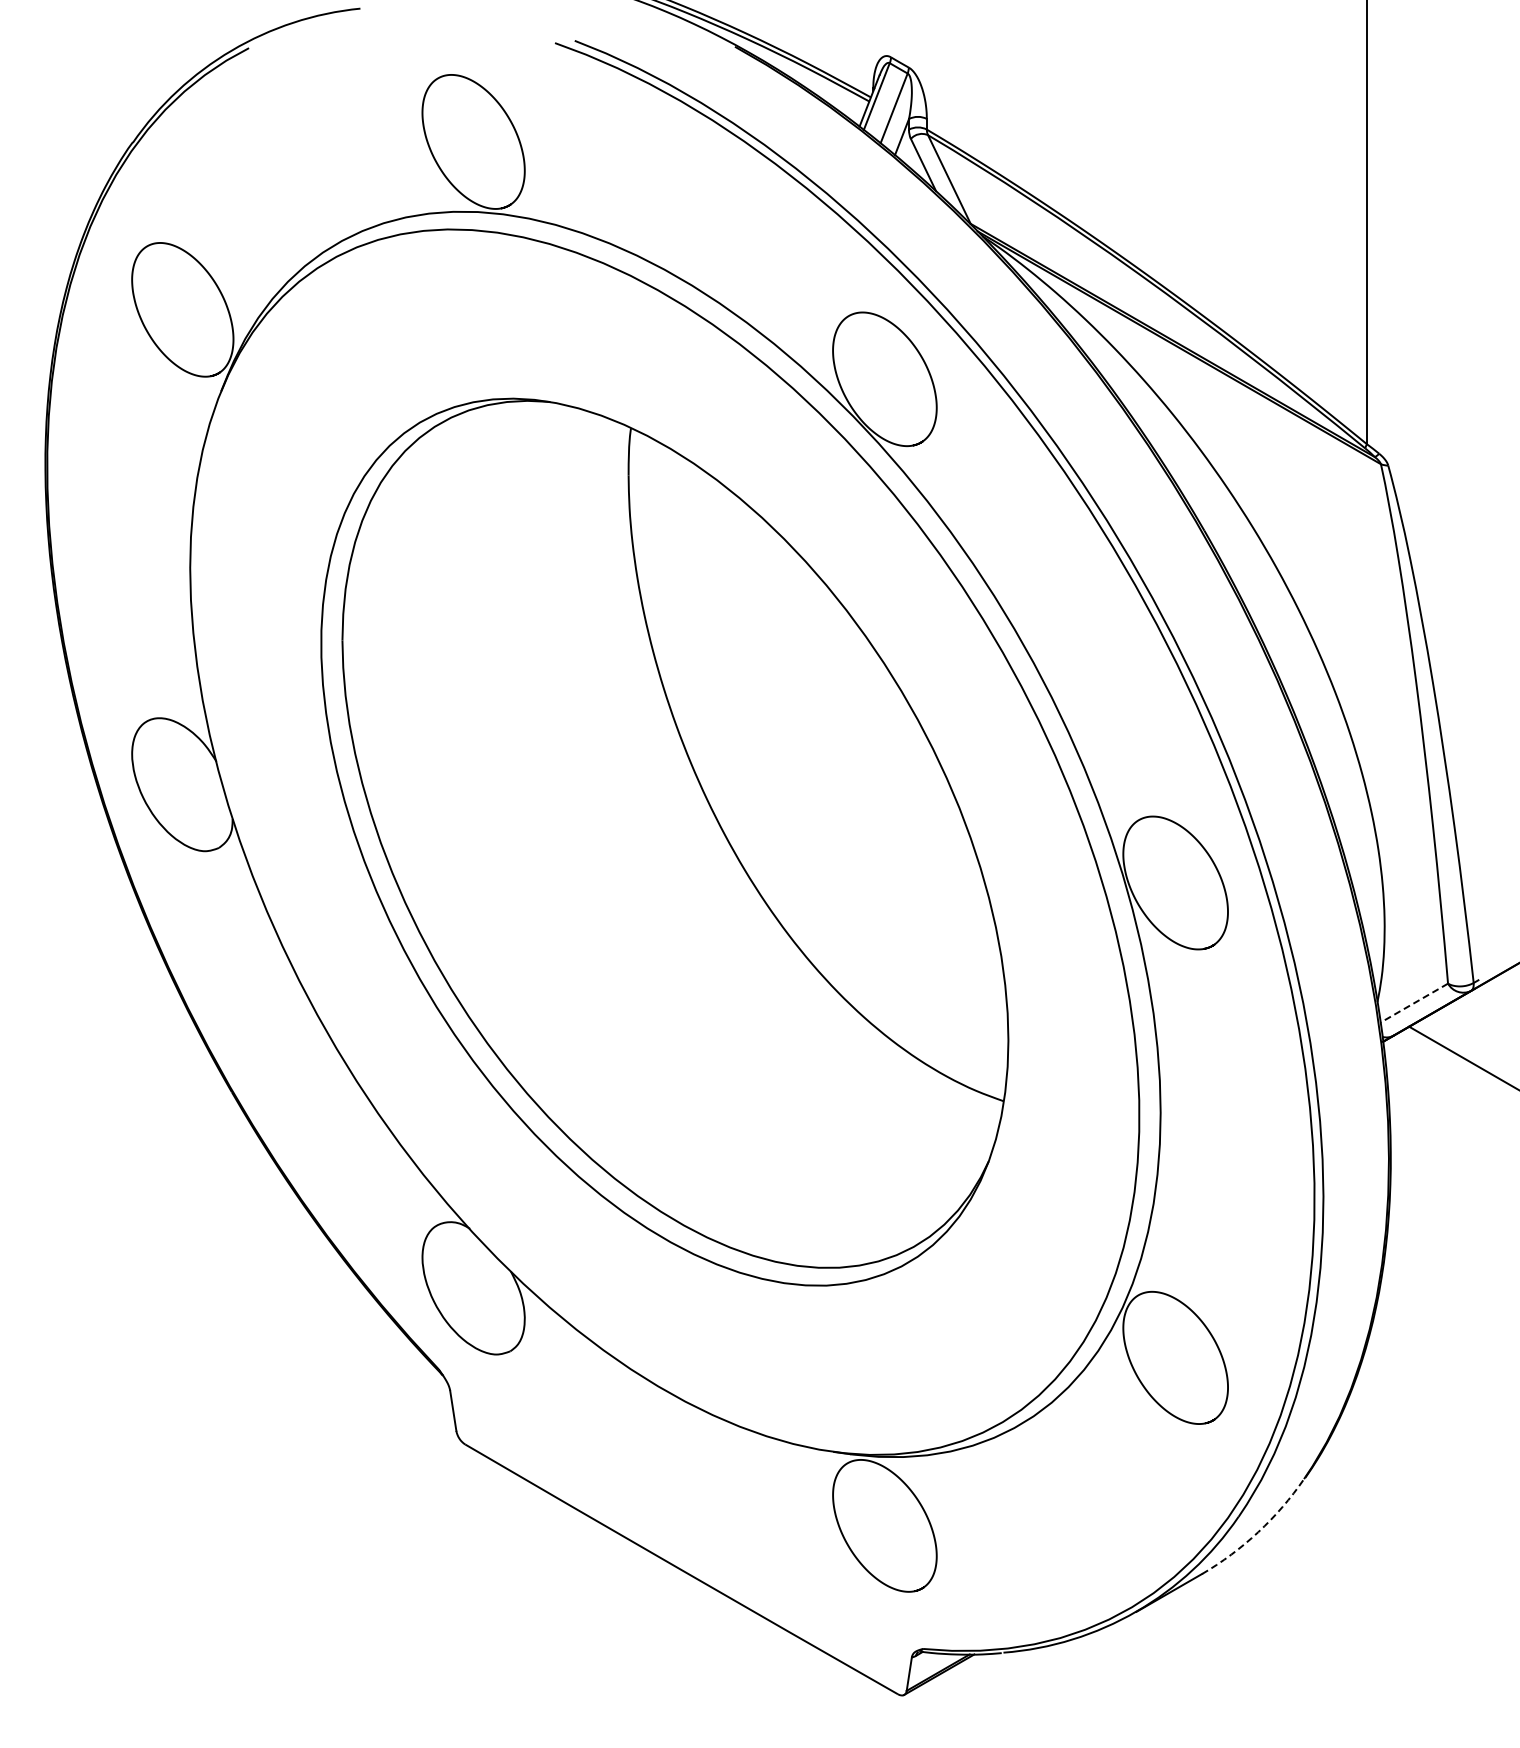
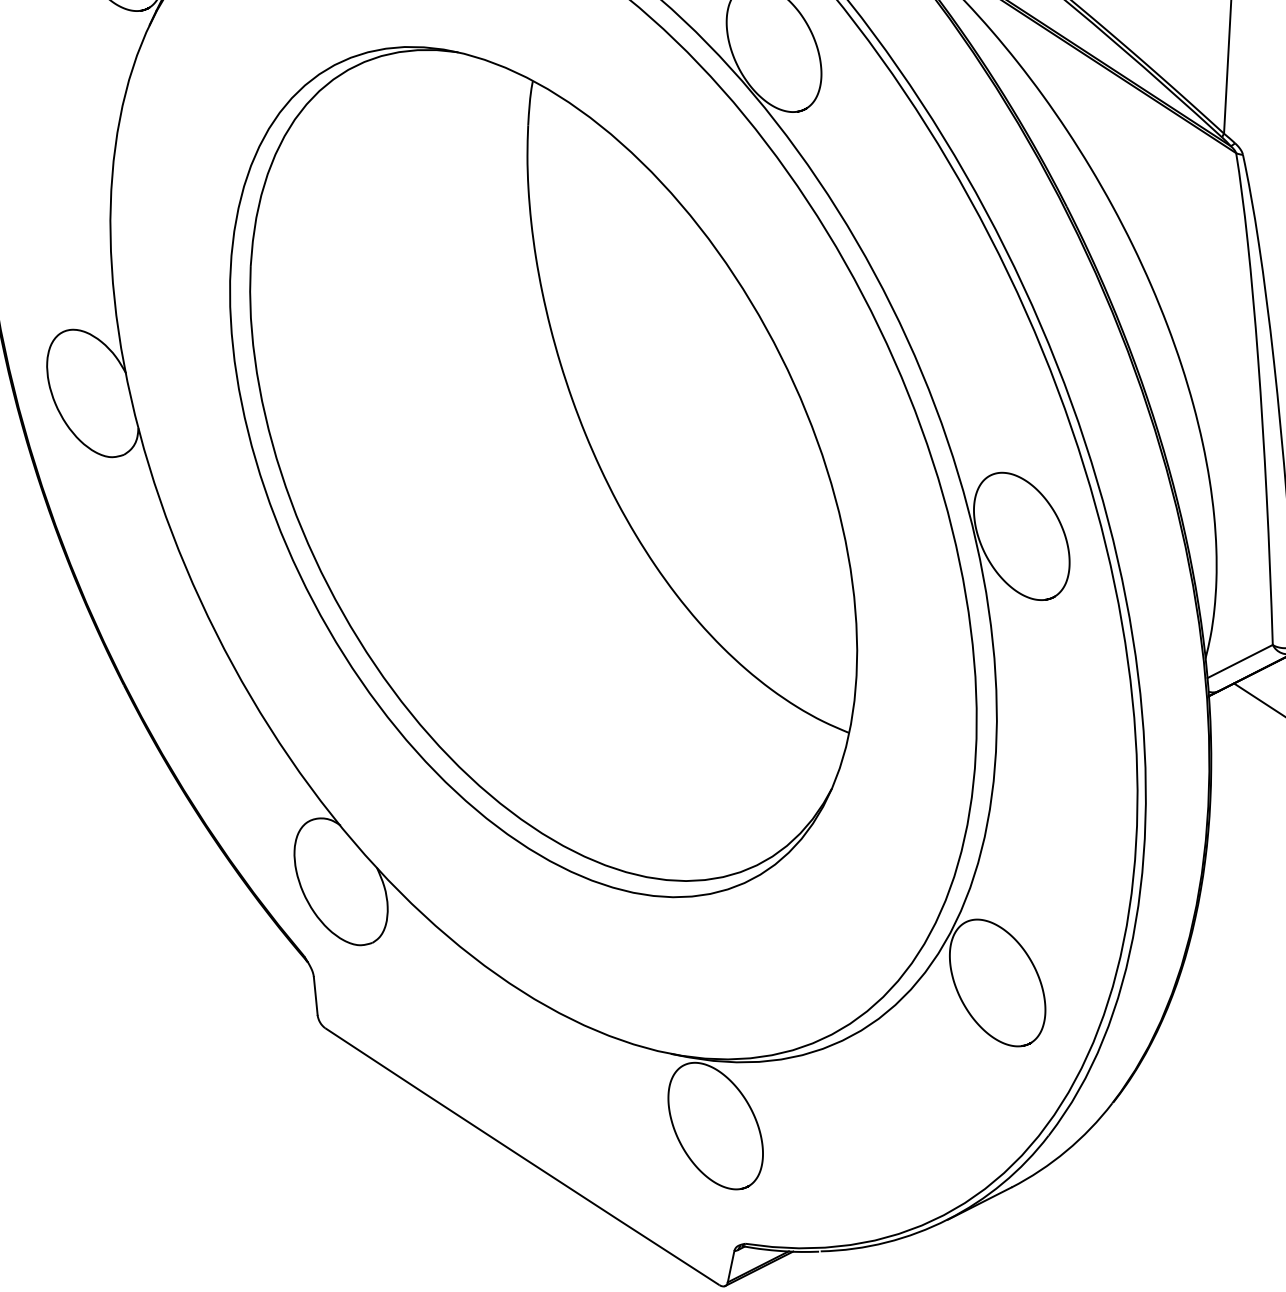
line: (1414, 1003) -> (1240, 661), dashed -> solid
arc: (1258, 1532) -> (1066, 1151), dashed -> solid

